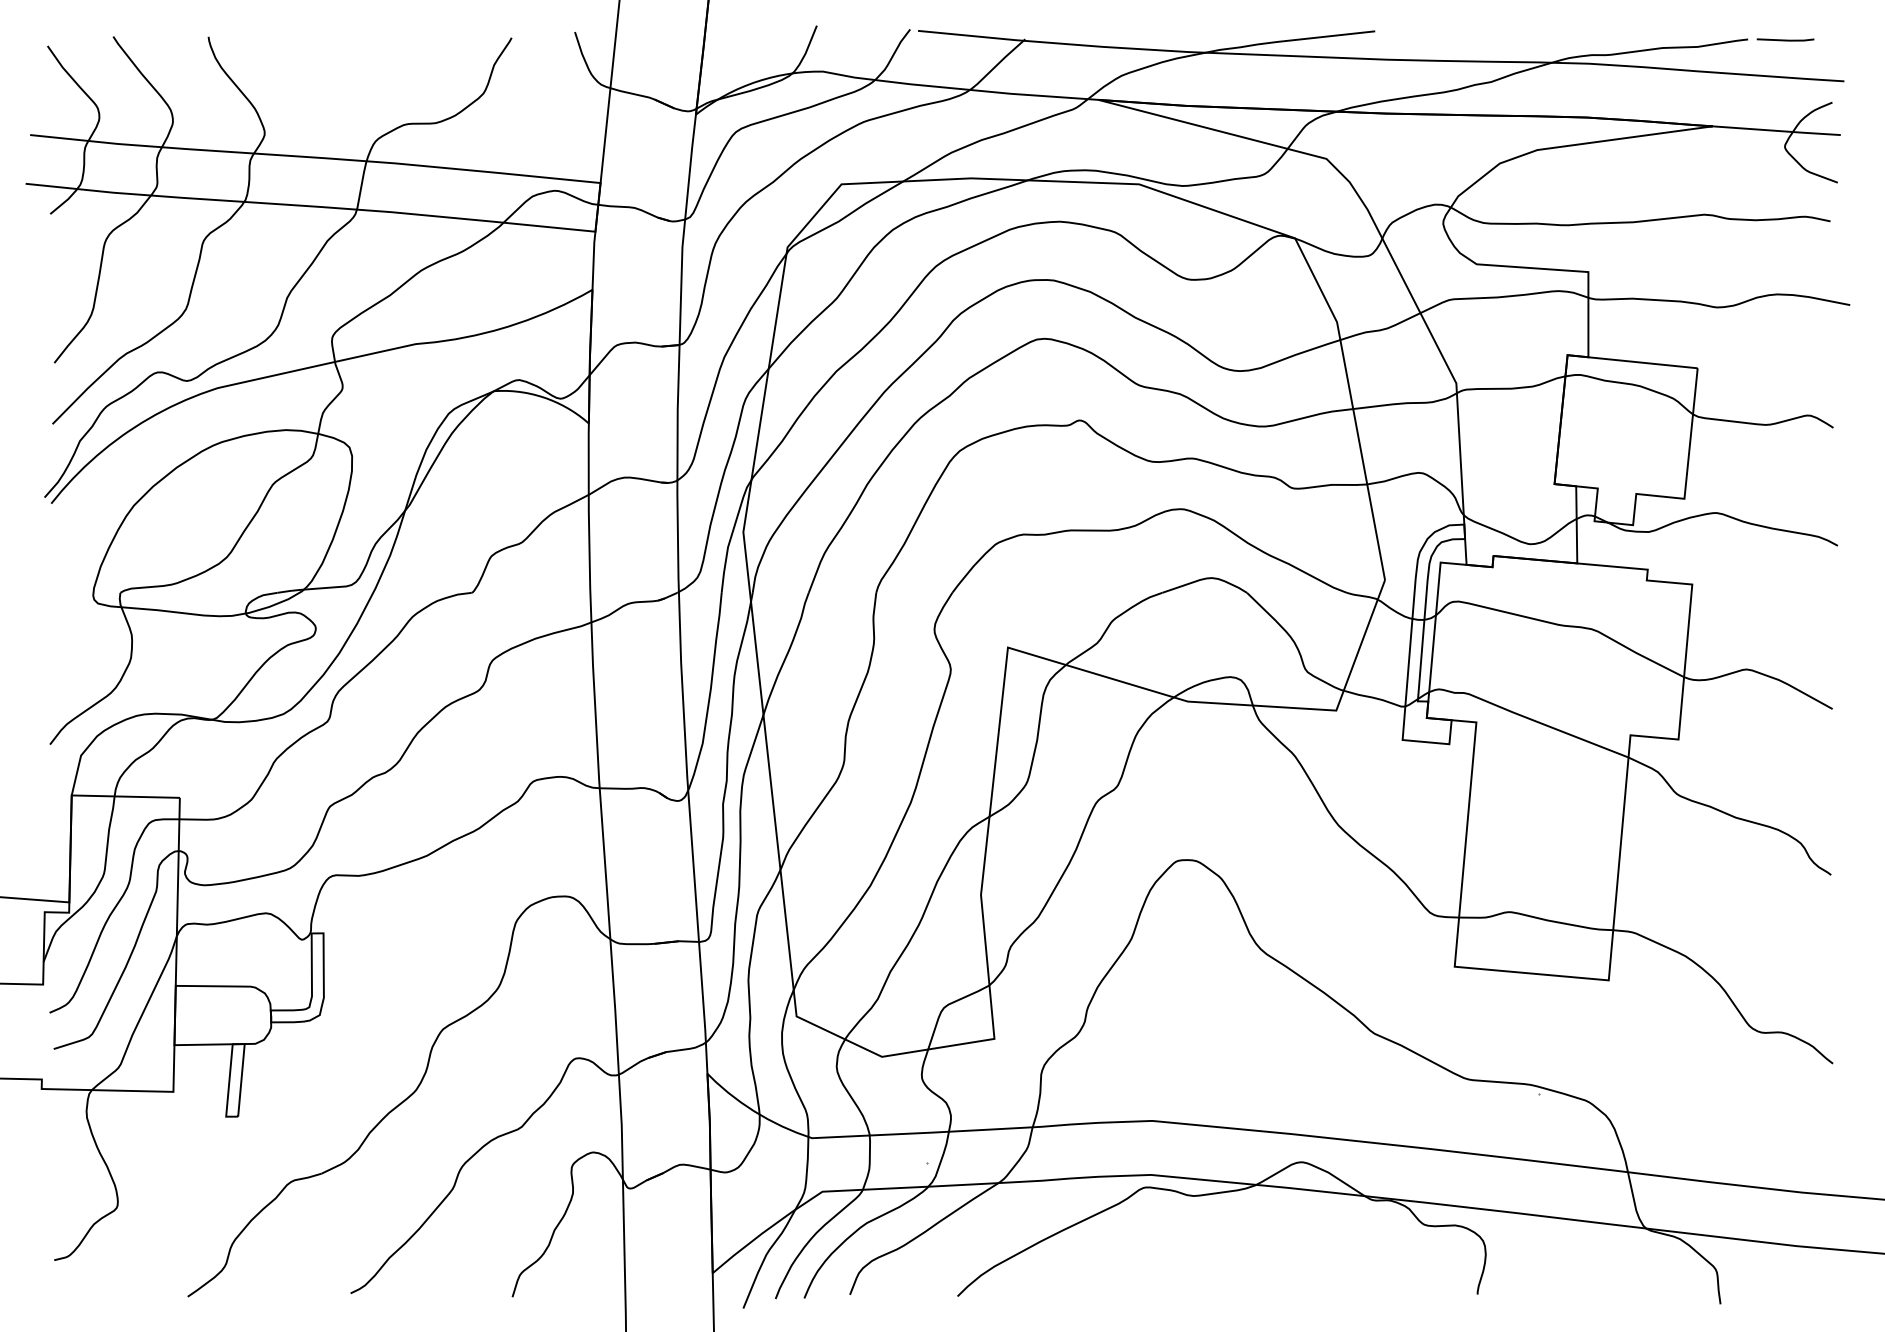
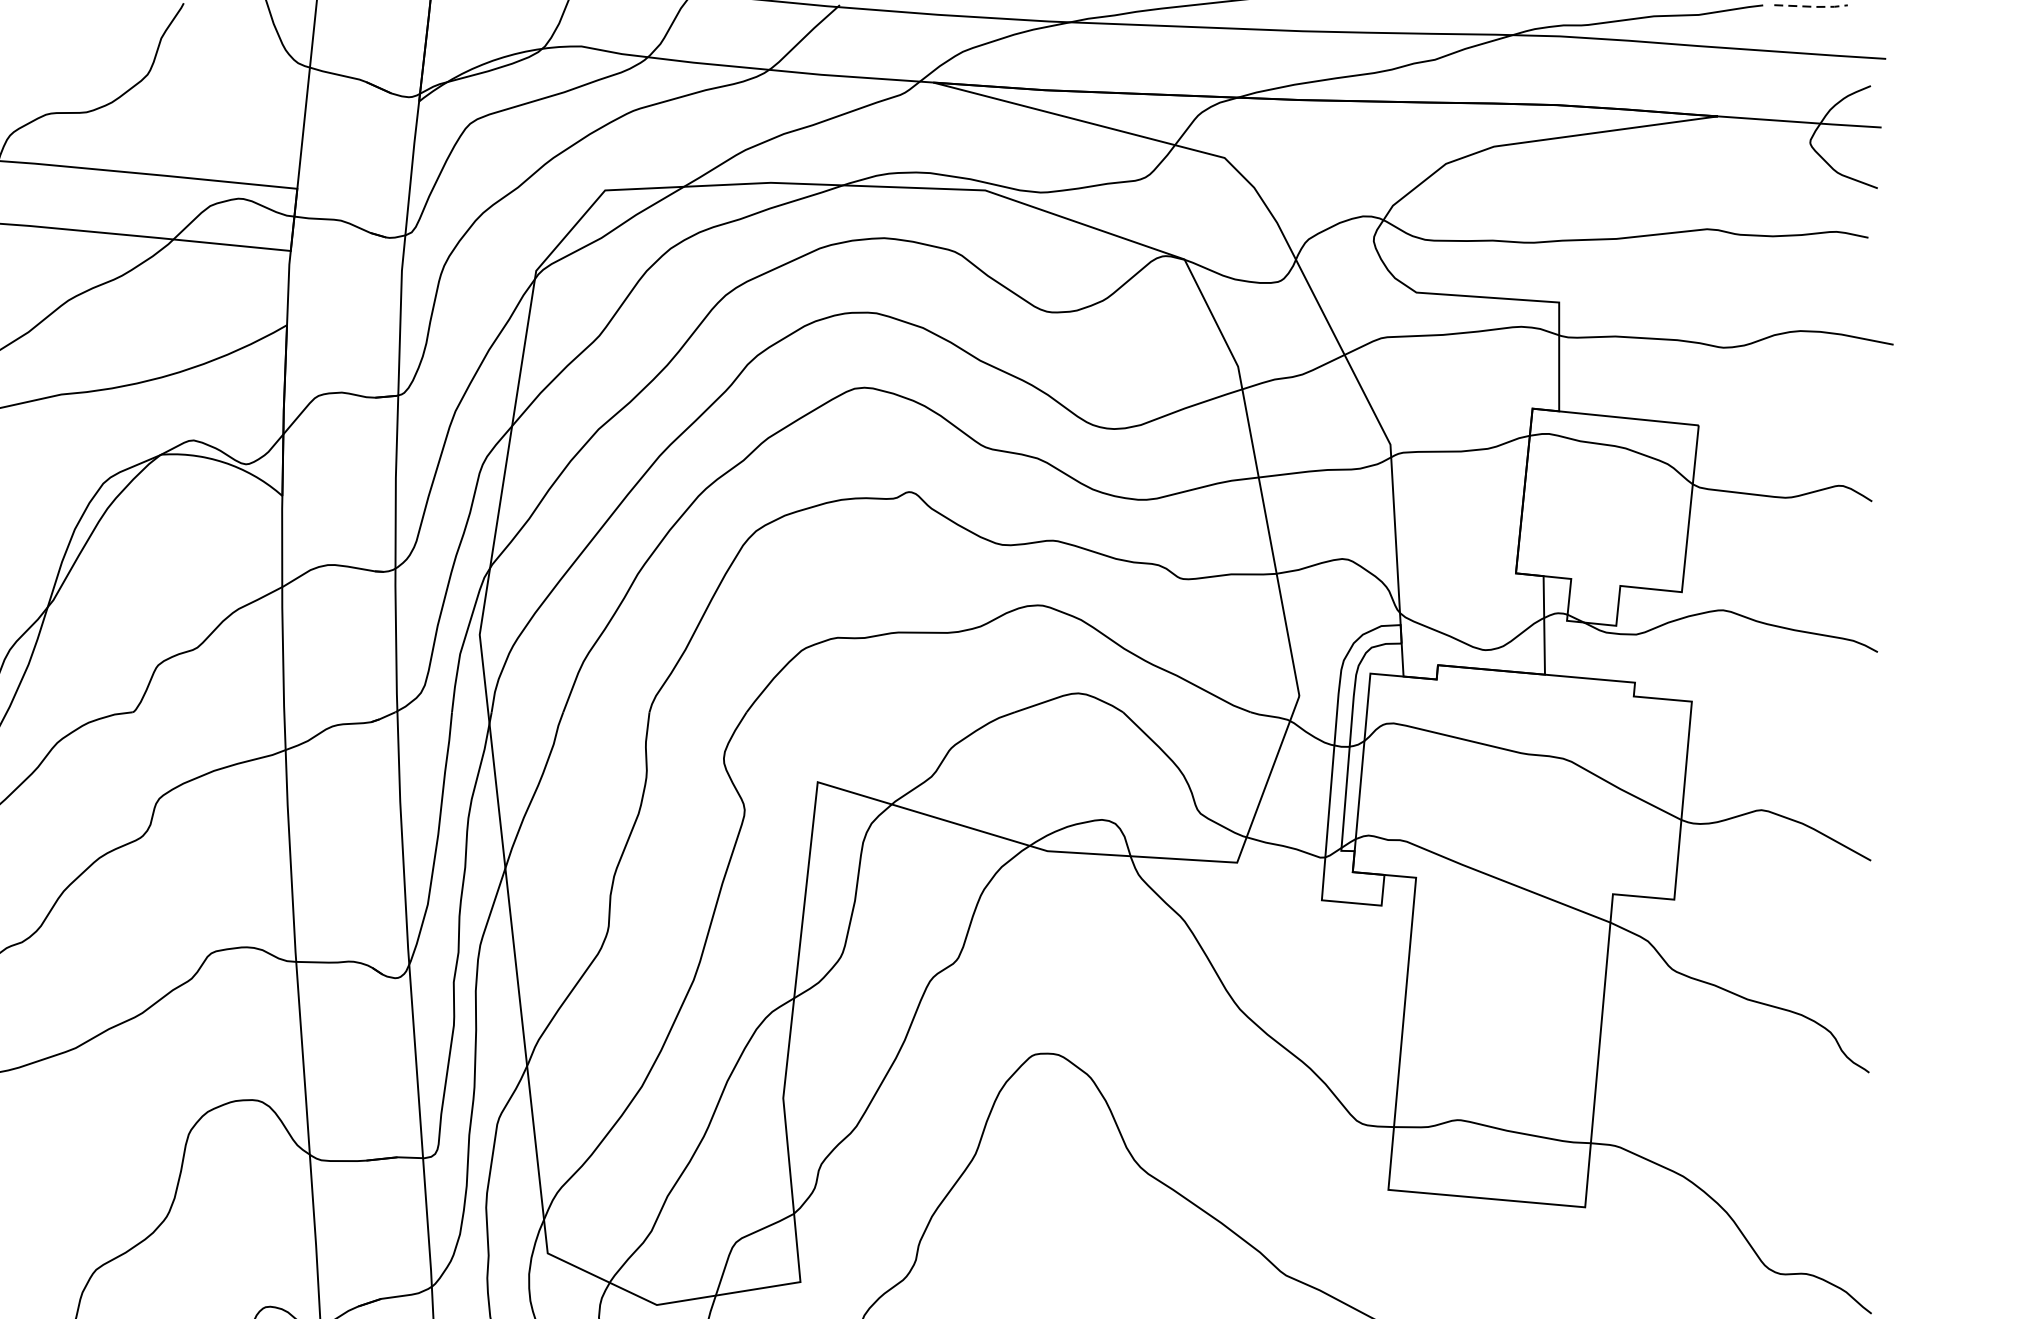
line: (1787, 40) -> (1813, 6), solid -> dashed

